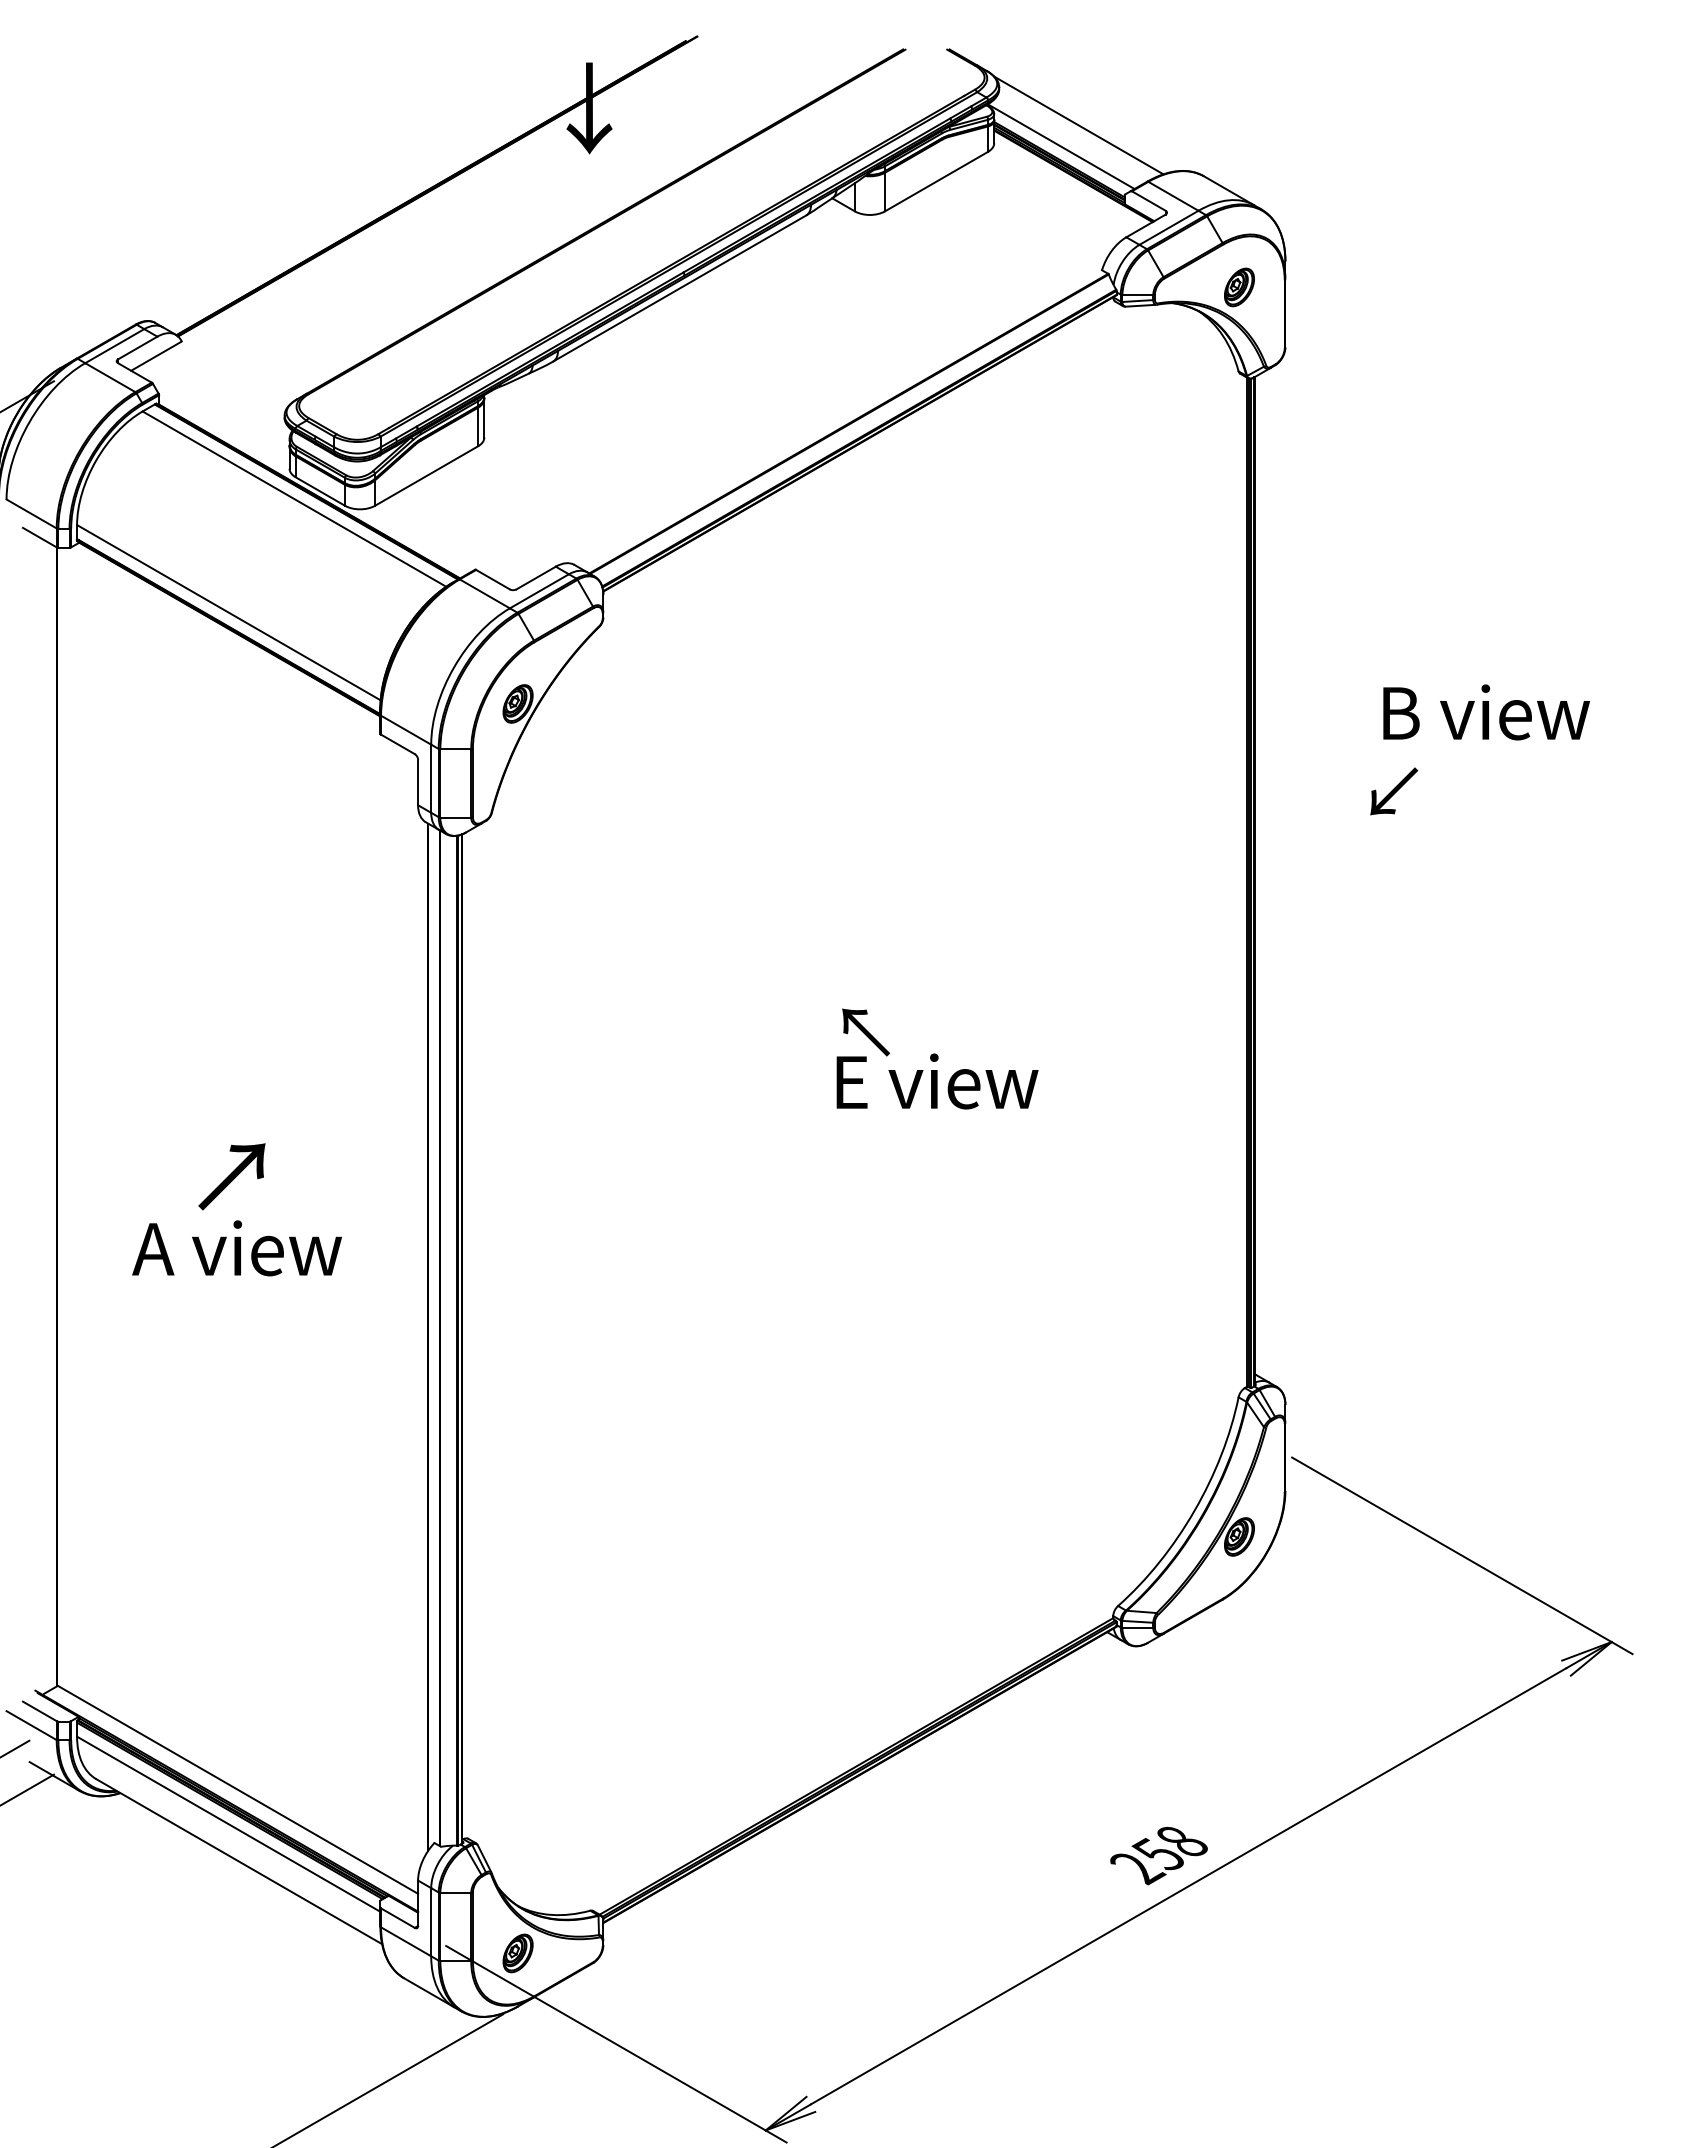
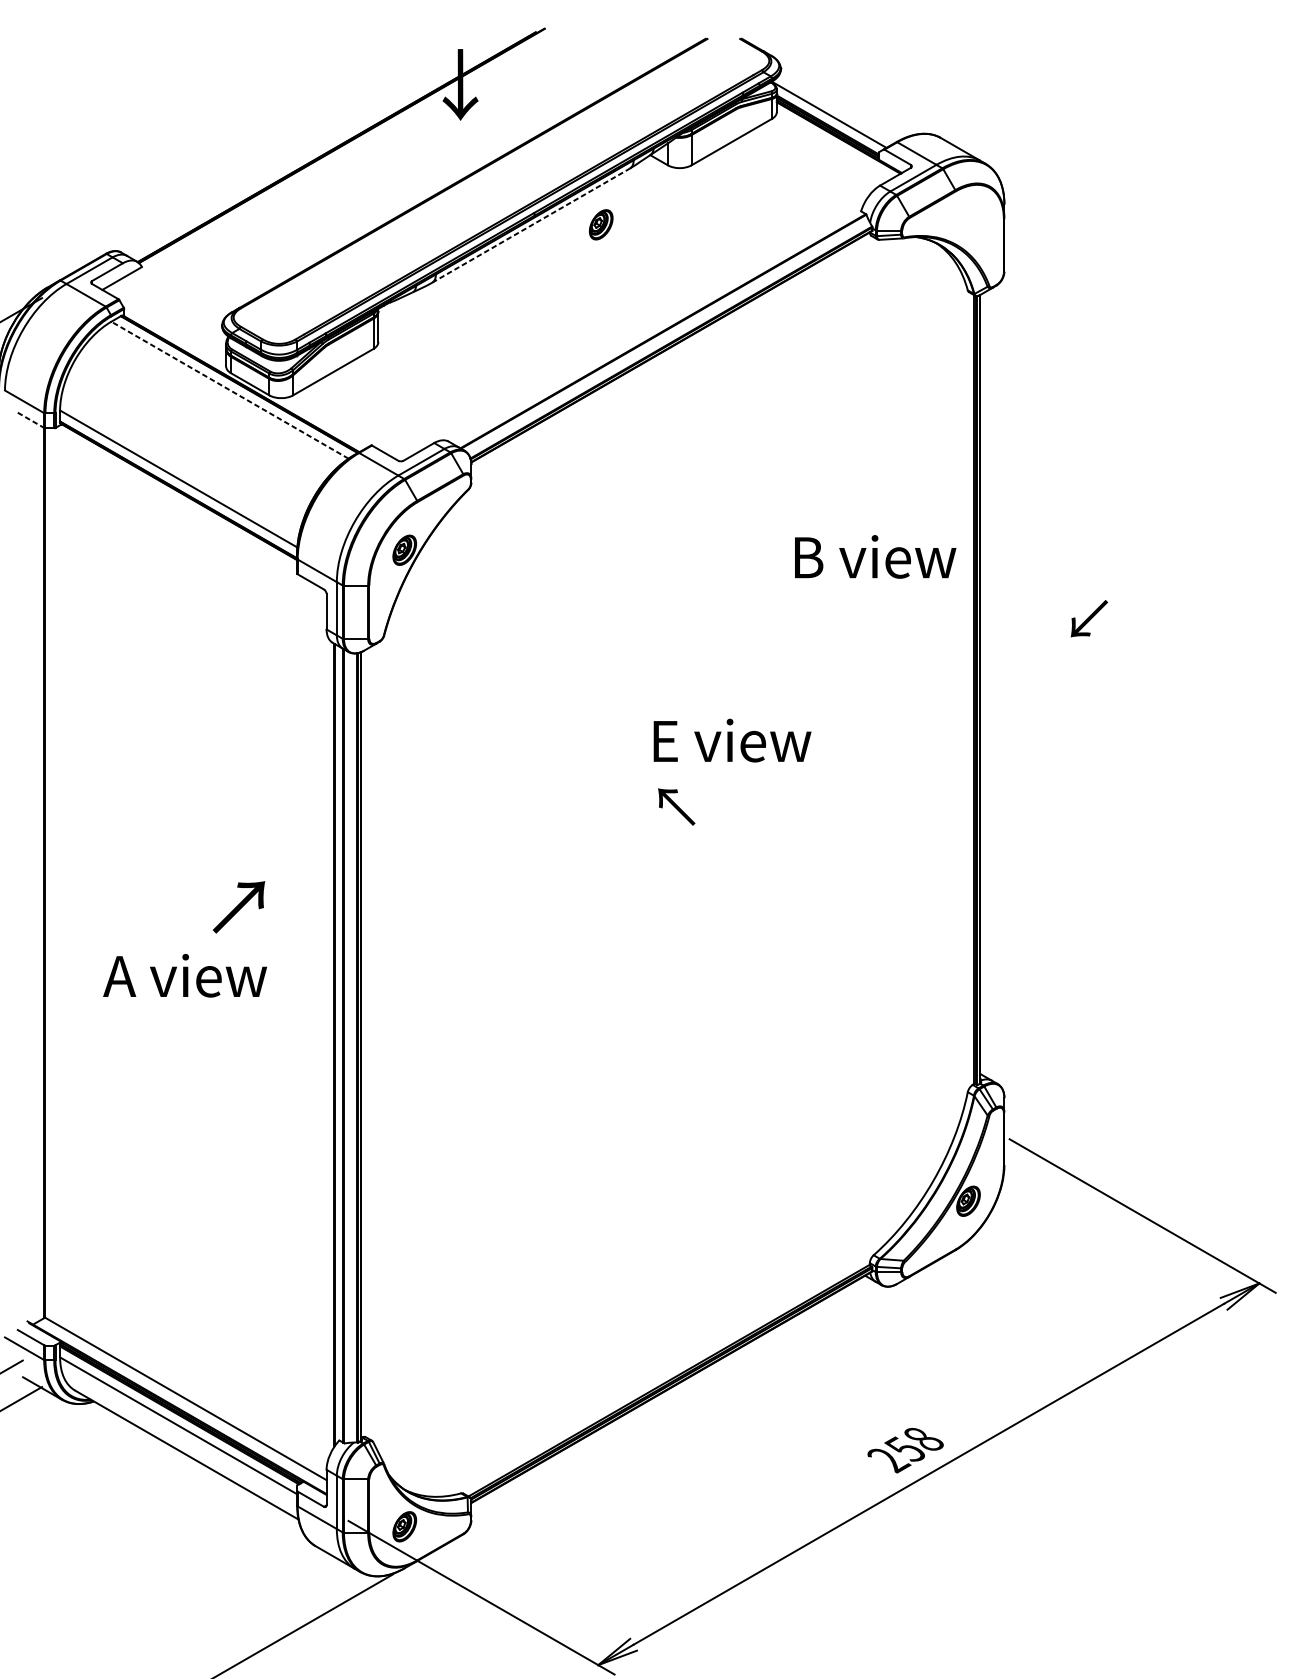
line: (1078, 125) -> (842, 98), removed
part: (1239, 287) -> (601, 224), moved
line: (680, 288) -> (531, 225), solid -> dashed
line: (294, 498) -> (230, 389), solid -> dashed
line: (40, 537) -> (31, 420), solid -> dashed
text: (1486, 712) -> (875, 556), moved
text: (937, 1081) -> (732, 740), moved
text: (231, 1176) -> (238, 907), moved

